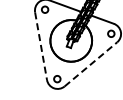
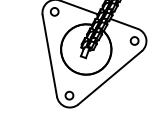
line: (41, 46) -> (50, 56), dashed -> solid
line: (91, 64) -> (110, 78), dashed -> solid

